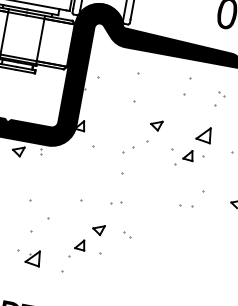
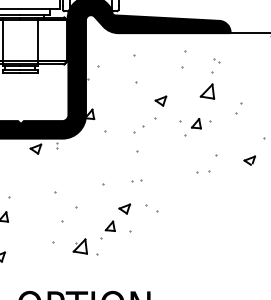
part: (204, 134) -> (207, 91), moved
part: (126, 234) -> (151, 208), size x1.6
part: (32, 257) -> (79, 246), moved

